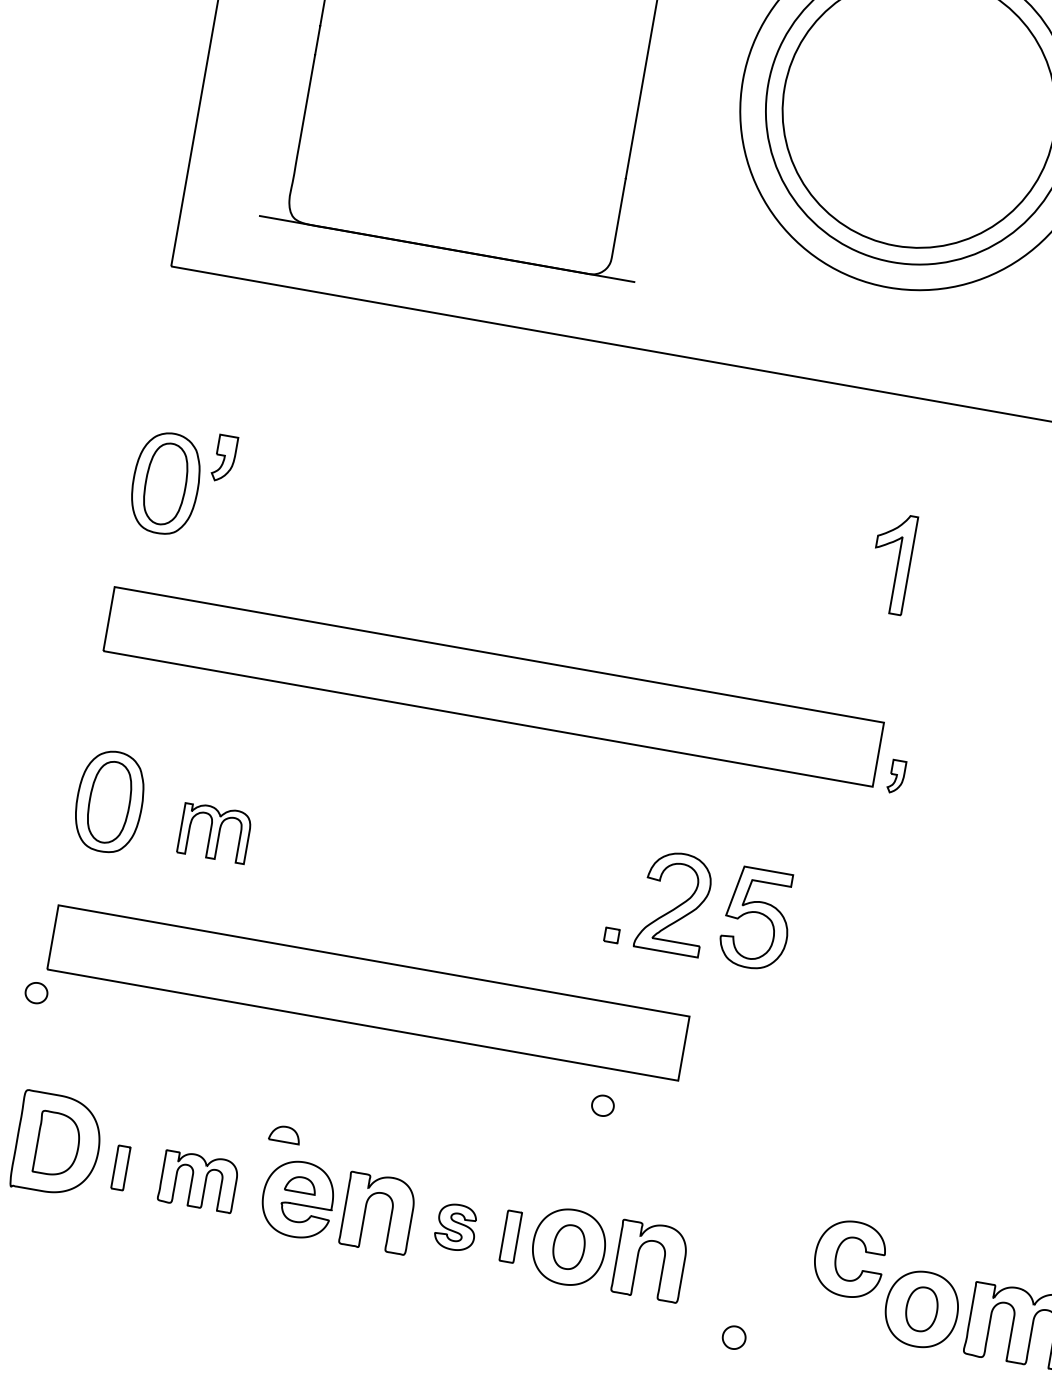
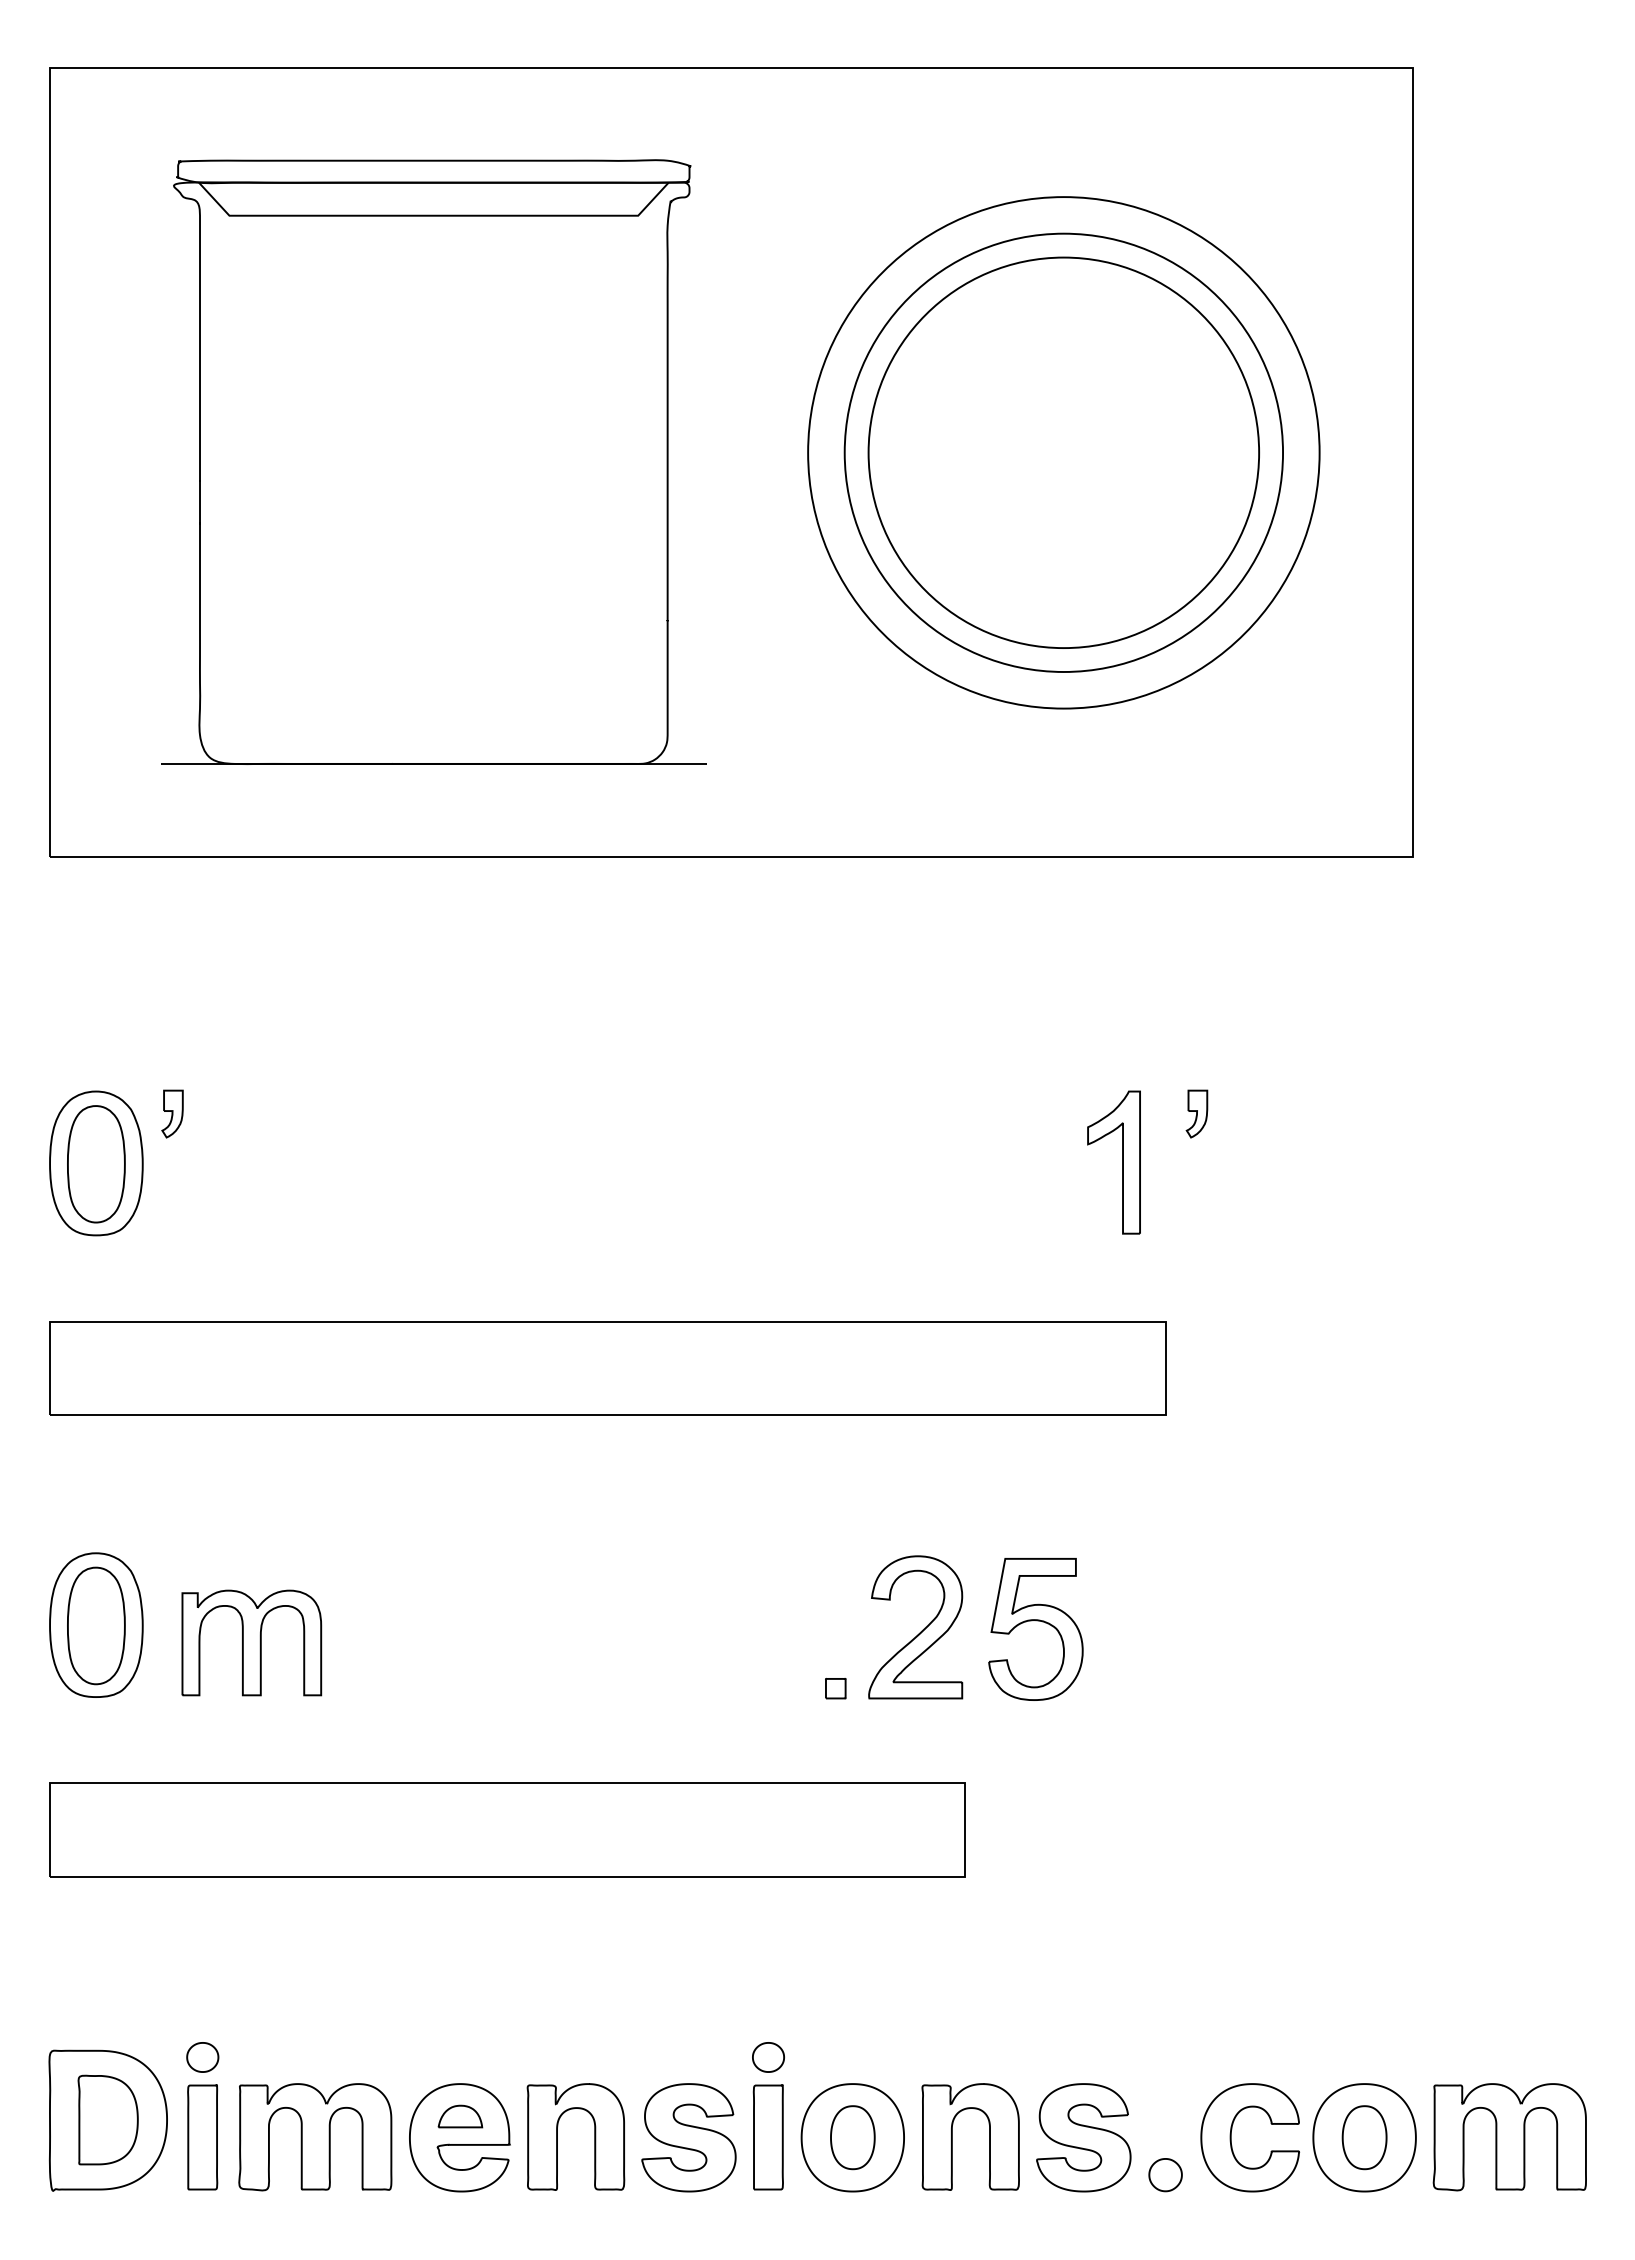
part: (224, 458) -> (172, 1113), size x0.71
part: (897, 564) -> (1122, 1162), moved
part: (896, 776) -> (1196, 1113), moved
part: (214, 832) -> (251, 1642), size x1.43
part: (36, 993) -> (202, 2057), moved
part: (602, 1105) -> (768, 2057), moved
part: (285, 1134) -> (425, 2049), removed
part: (120, 1167) -> (202, 2137), size x1.67
part: (198, 1181) -> (315, 2137), size x1.43
part: (455, 1227) -> (688, 2137), size x1.67
part: (510, 1236) -> (767, 2137), size x1.43
part: (836, 1256) -> (1231, 2137), moved
part: (728, 1275) -> (1083, 2137), added
part: (734, 1337) -> (1165, 2175), moved

